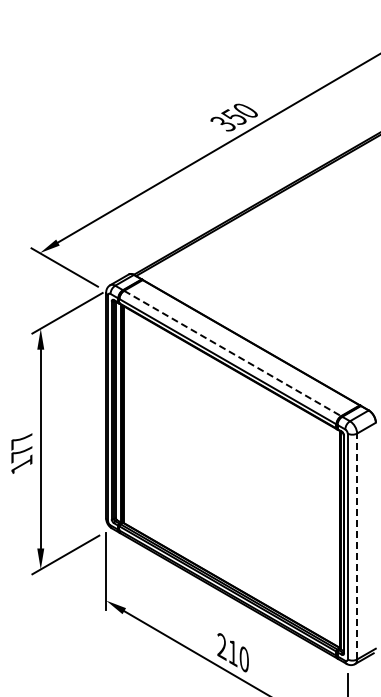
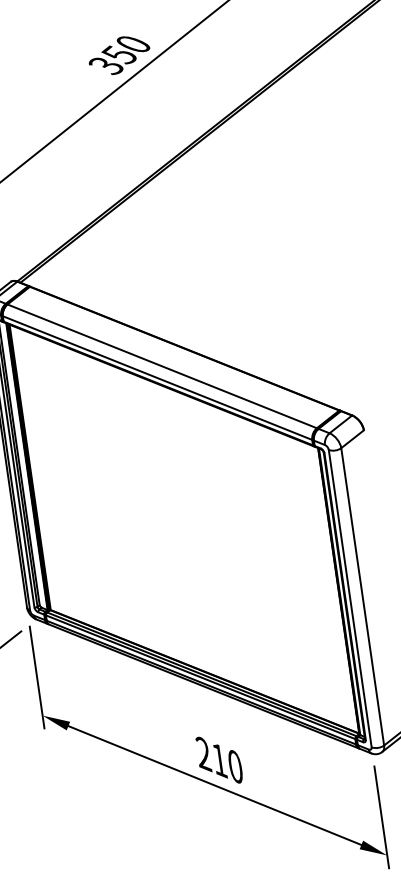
line: (233, 353) -> (163, 366), dashed -> solid
line: (357, 546) -> (363, 596), dashed -> solid

